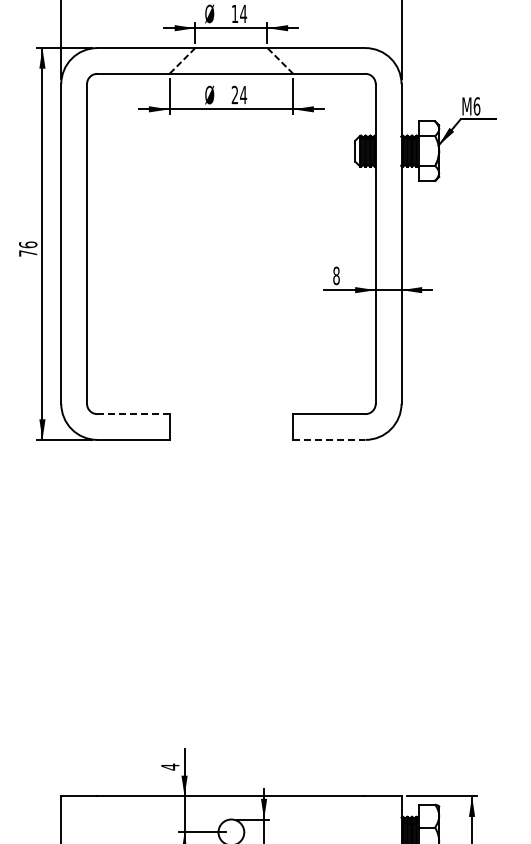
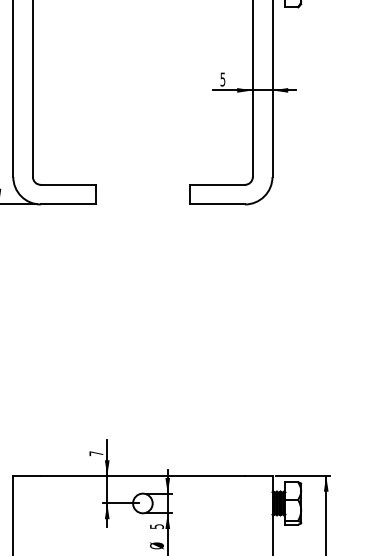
text: (336, 275) -> (222, 79), 8 -> 5
line: (132, 414) -> (67, 185), dashed -> solid
line: (329, 439) -> (217, 204), dashed -> solid
text: (170, 766) -> (96, 453), 4 -> 7

